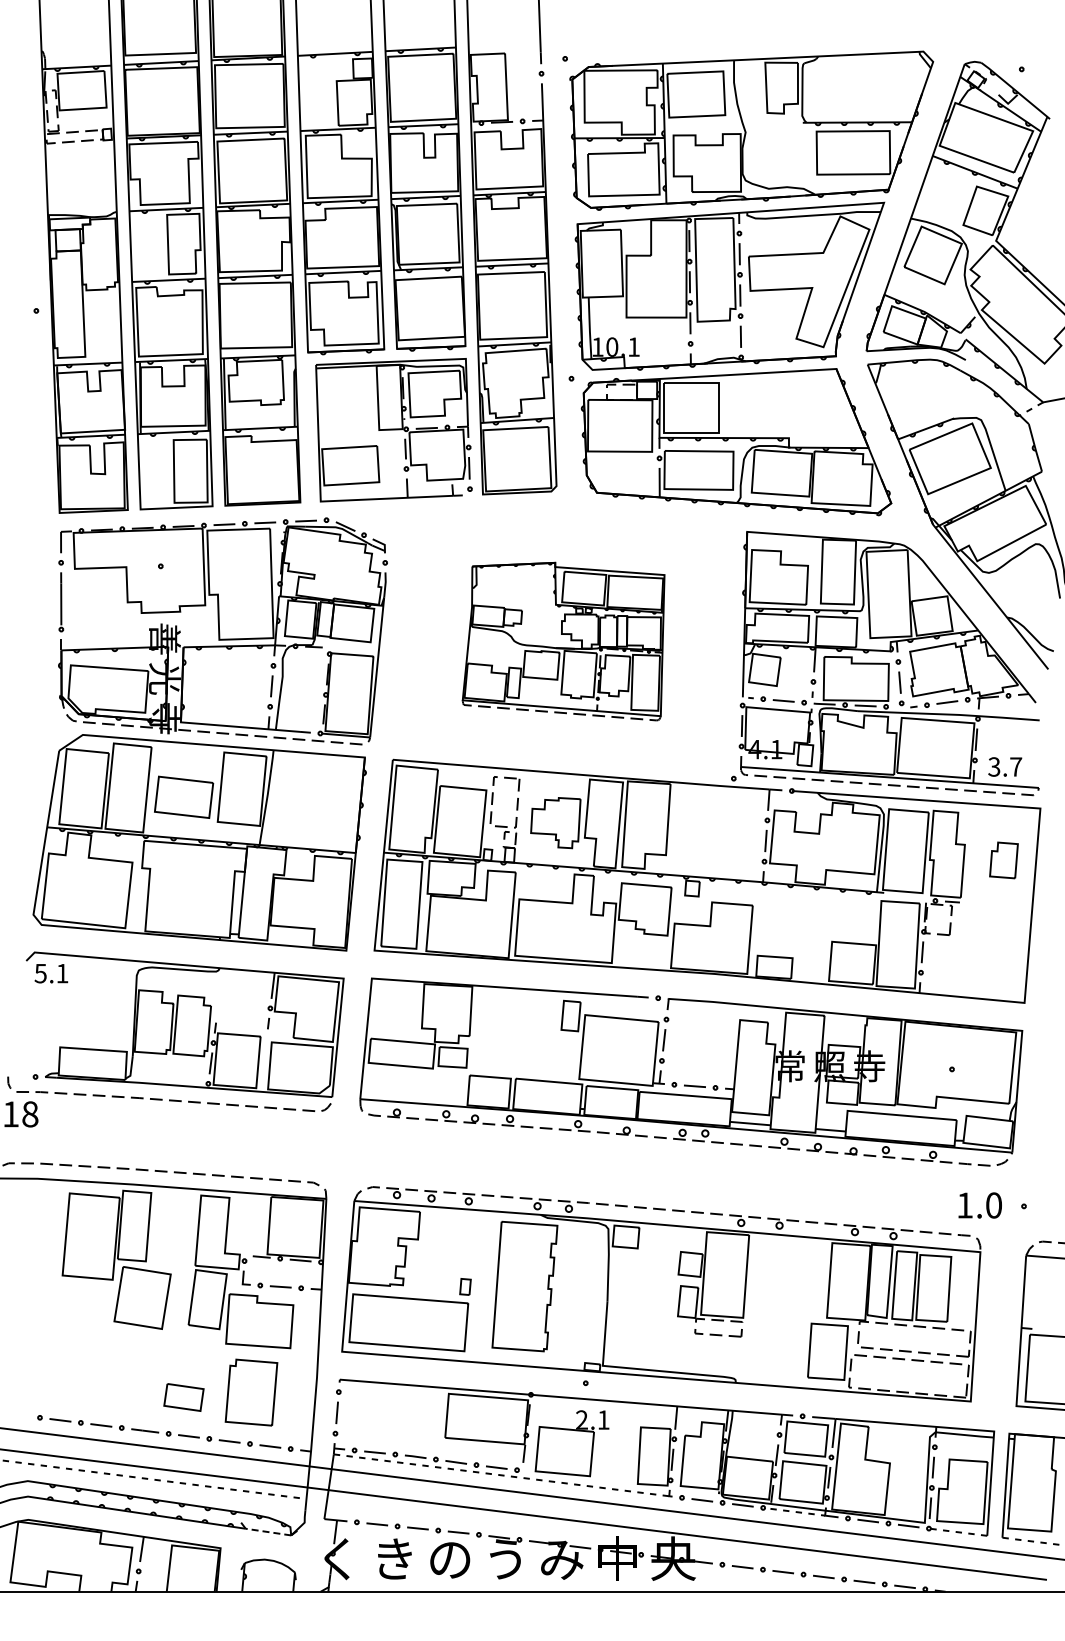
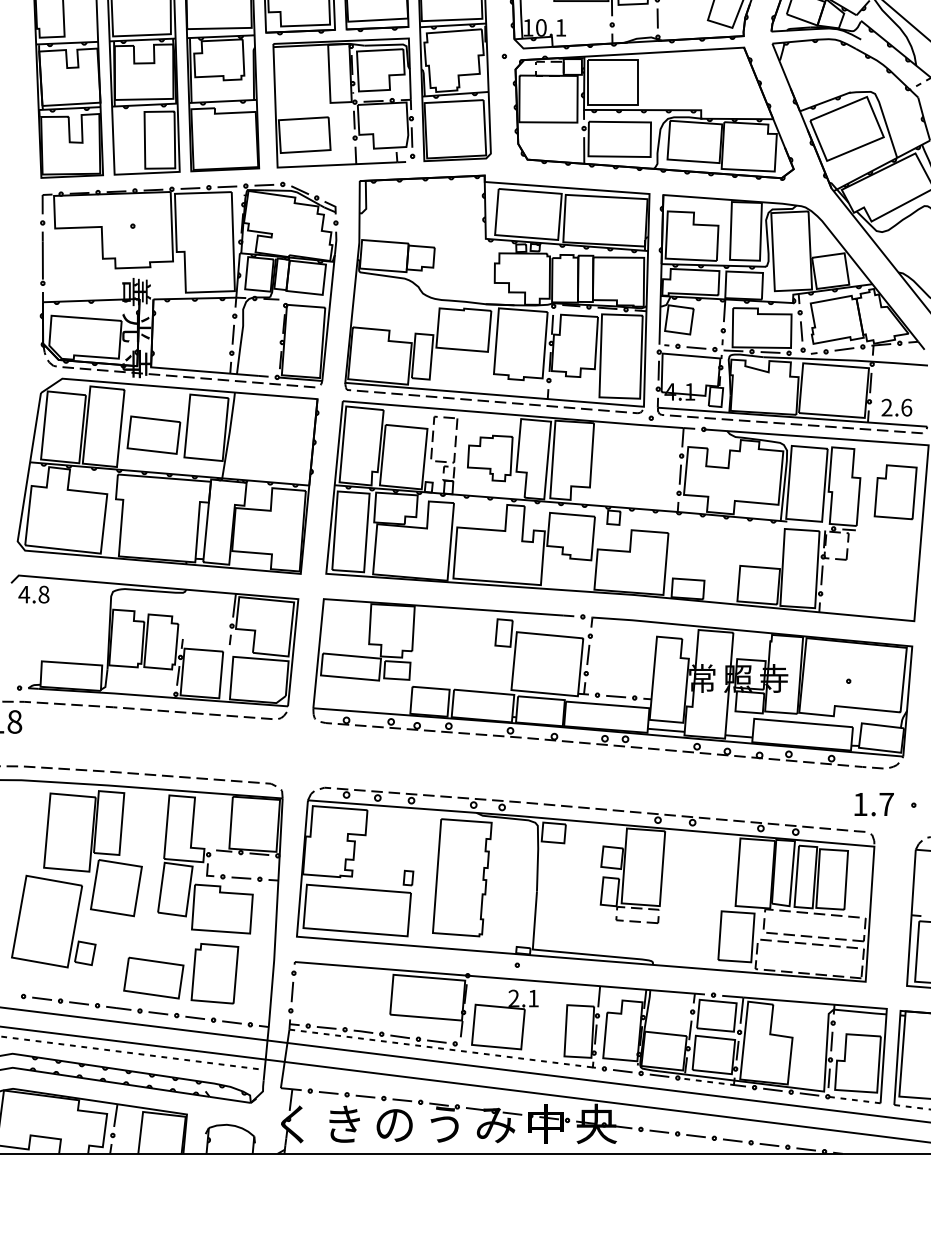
part: (563, 641) -> (497, 294), size x1.67
text: (1005, 766) -> (897, 407), 3.7 -> 2.6
part: (1003, 860) -> (895, 492), size x1.67
text: (51, 973) -> (33, 594), 5.1 -> 4.8
text: (994, 1205) -> (887, 804), 1.0 -> 1.7
part: (73, 1334) -> (53, 921), added
part: (183, 1397) -> (153, 978), size x1.67
line: (268, 1532) -> (230, 1100), dashed -> solid

